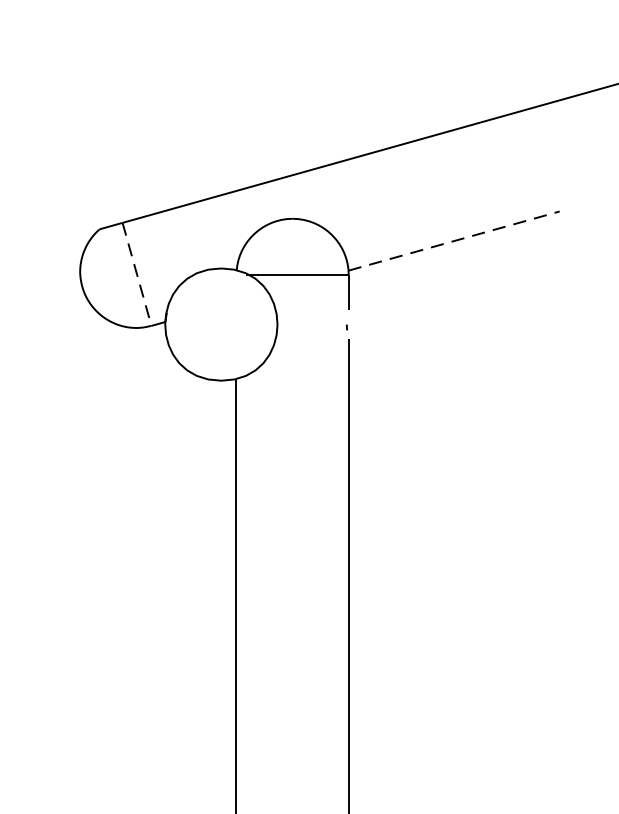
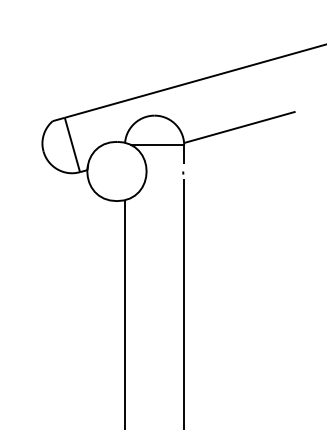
line: (453, 241) -> (239, 127), dashed -> solid
line: (137, 275) -> (72, 145), dashed -> solid

